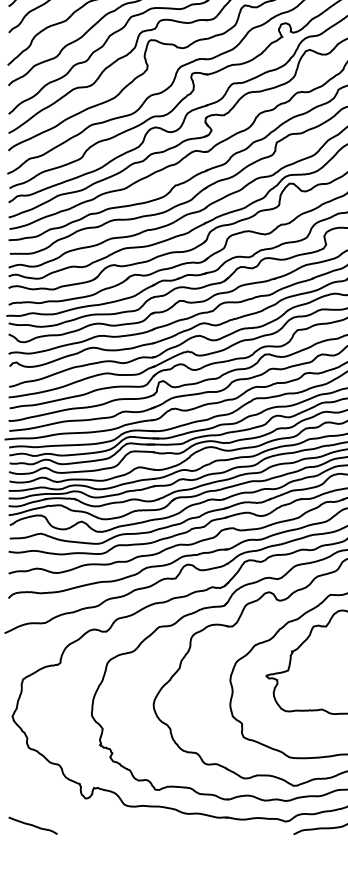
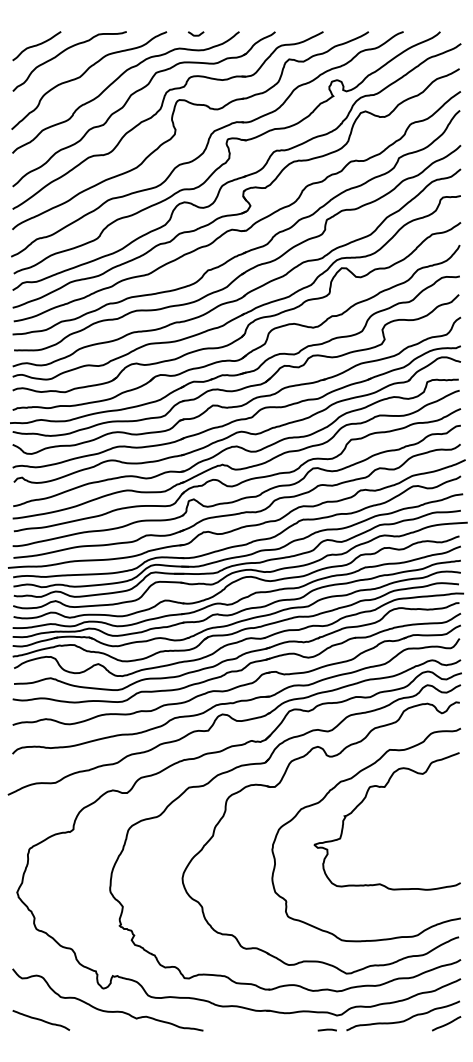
curve: (89, 817) -> (107, 1010), added
line: (276, 833) -> (326, 1029), added

